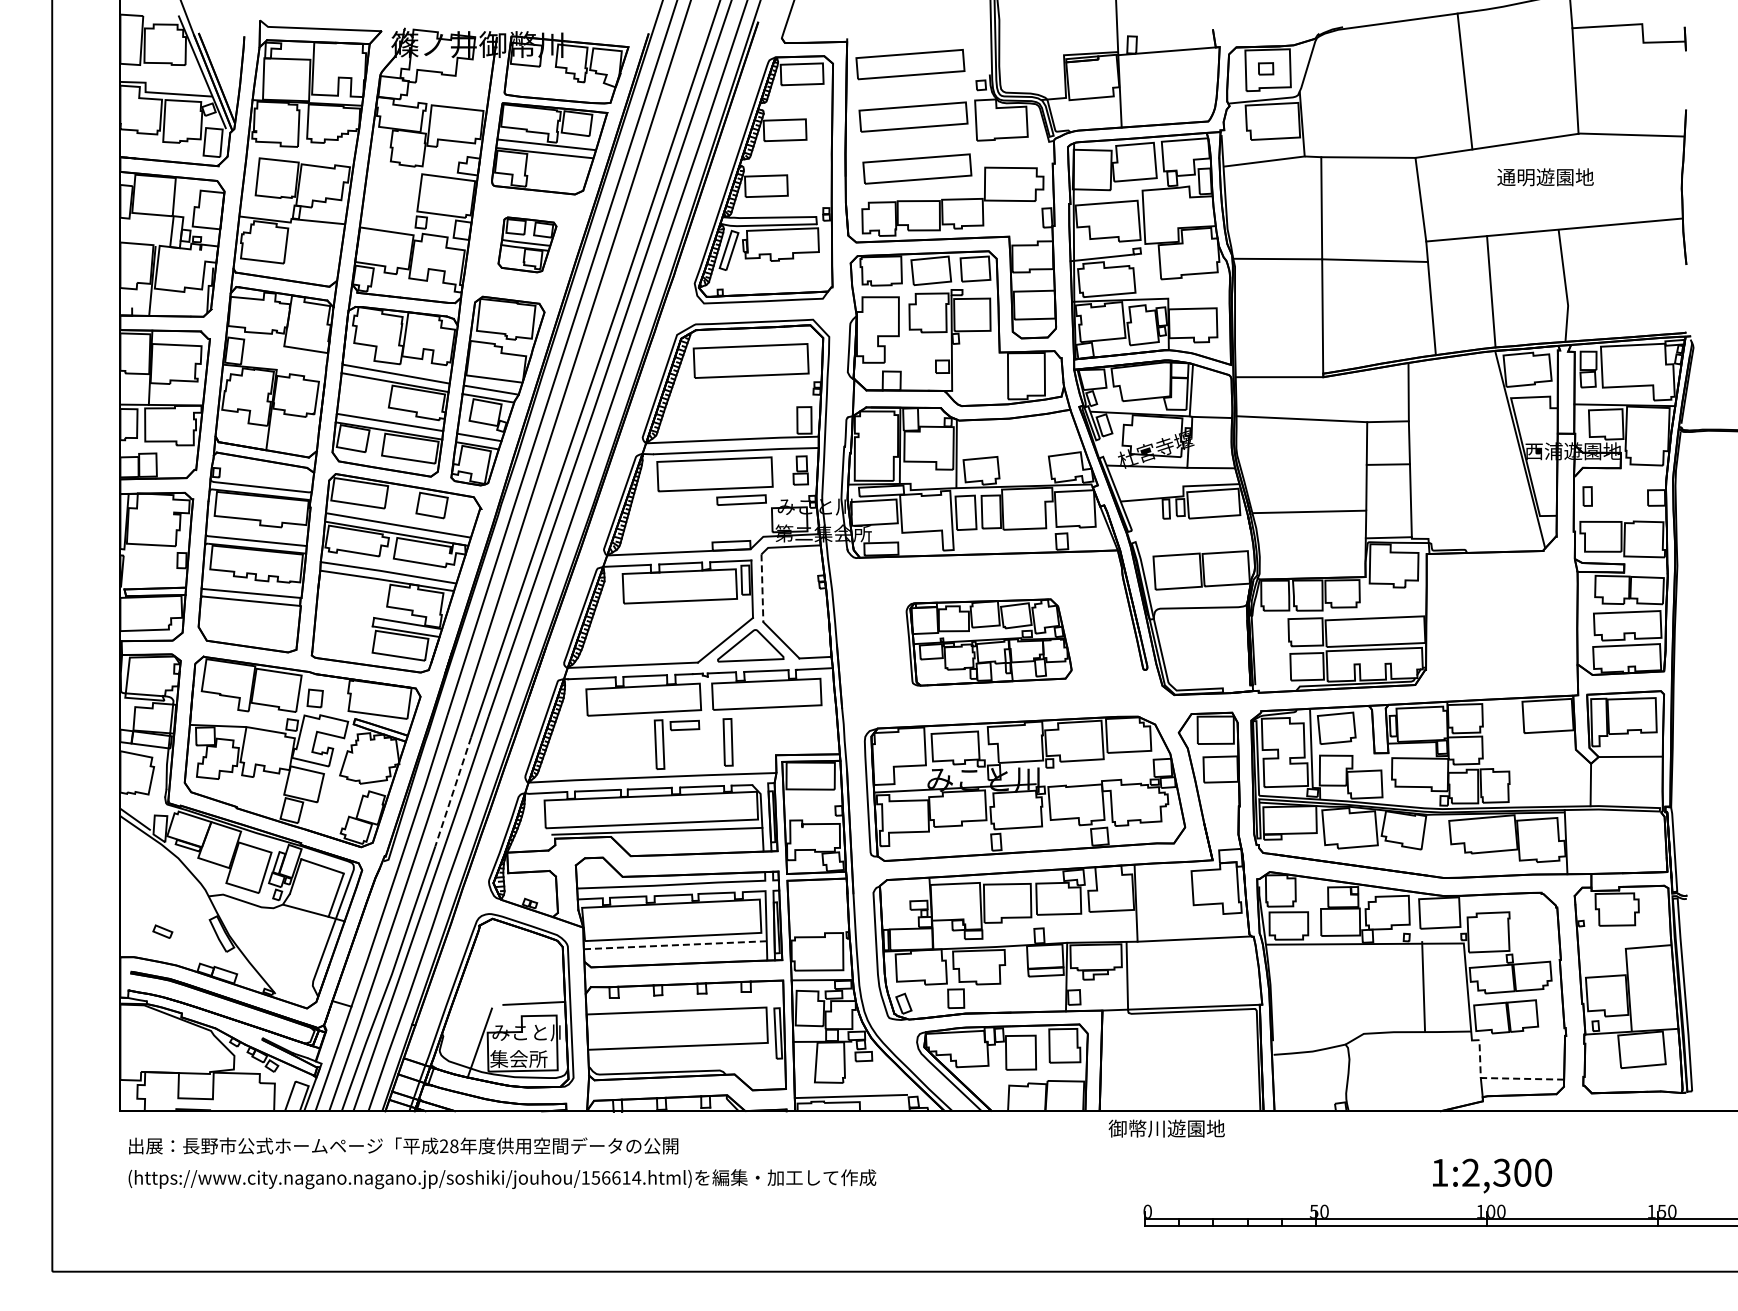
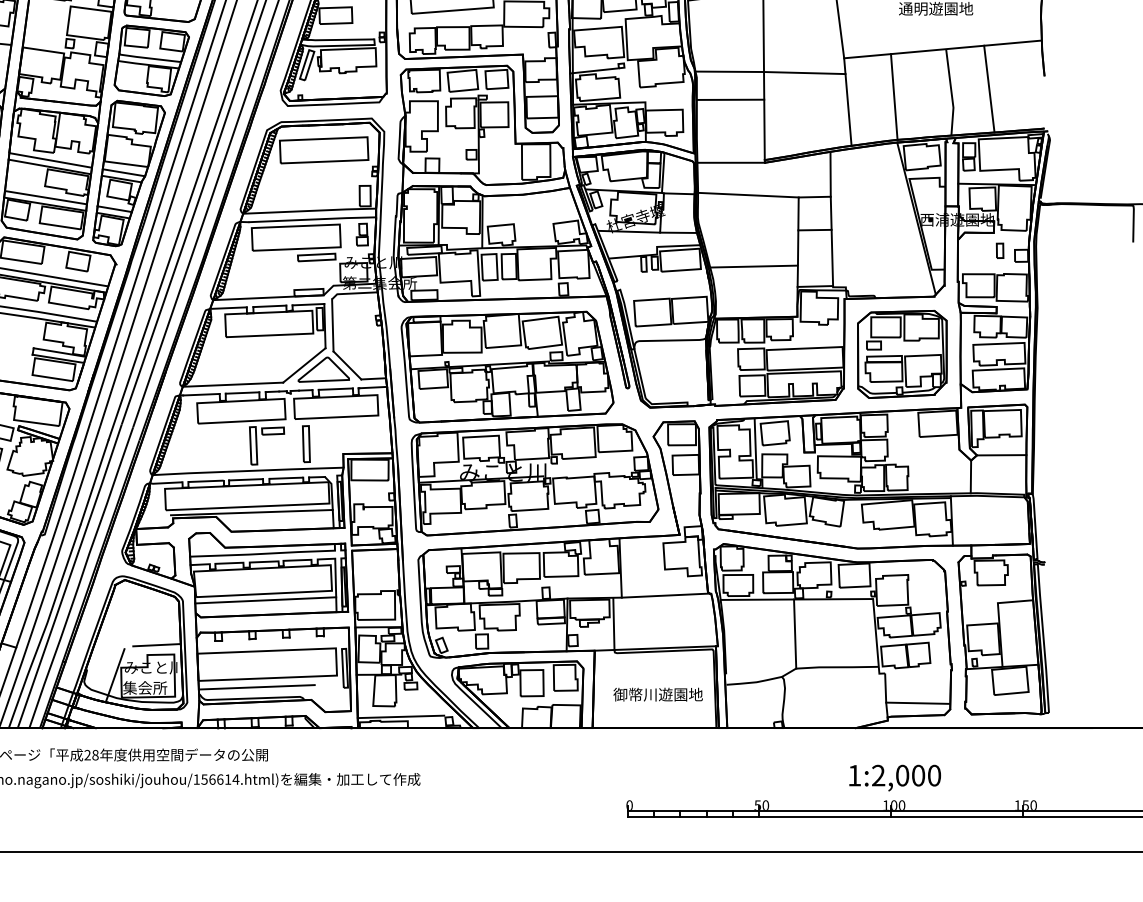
part: (527, 244) -> (151, 60), size x1.67
line: (1614, 281) -> (989, 89), added
line: (1278, 295) -> (730, 99), added
part: (1587, 496) -> (999, 250), moved
line: (762, 588) -> (332, 325), dashed -> solid
part: (1501, 625) -> (902, 354), added
part: (988, 642) -> (506, 367), size x1.67
line: (453, 792) -> (94, 482), dashed -> solid
line: (675, 945) -> (265, 600), dashed -> solid
line: (1423, 986) -> (795, 633), moved
line: (663, 1057) -> (256, 686), added
line: (1502, 1078) -> (902, 703), dashed -> solid
text: (1166, 1128) -> (657, 694), moved
text: (1501, 1172) -> (902, 775), 1:2,300 -> 1:2,000

